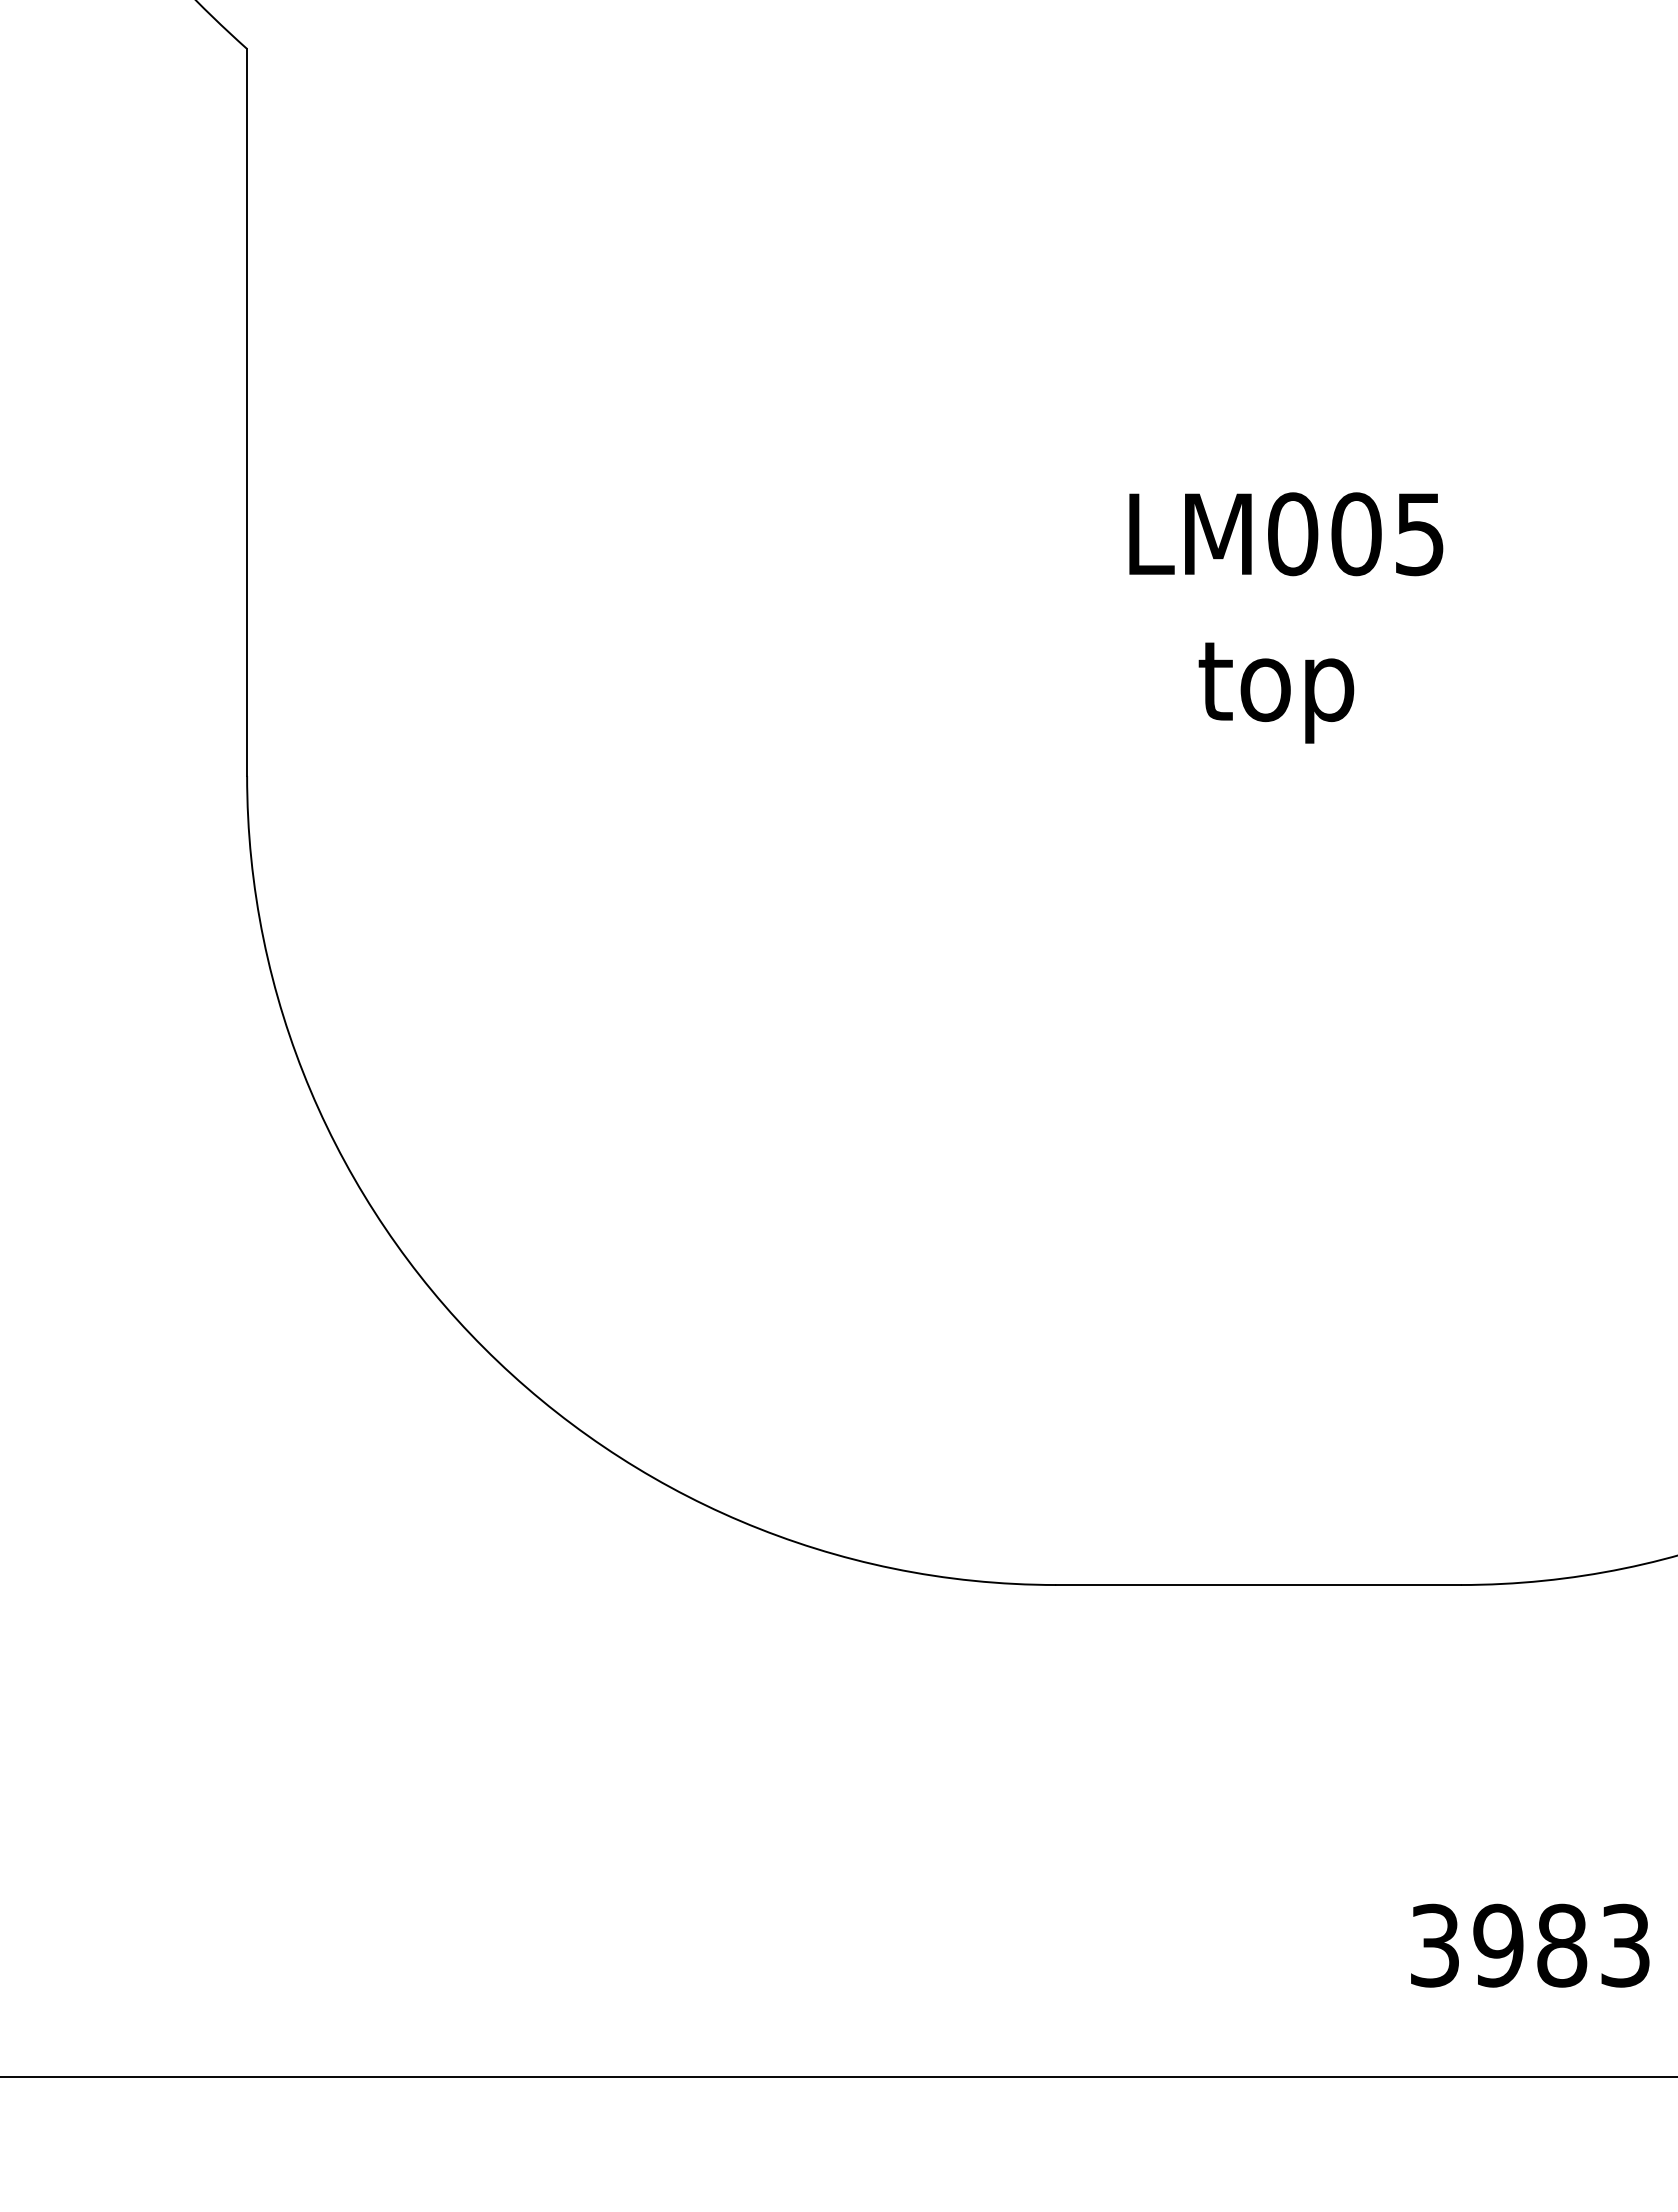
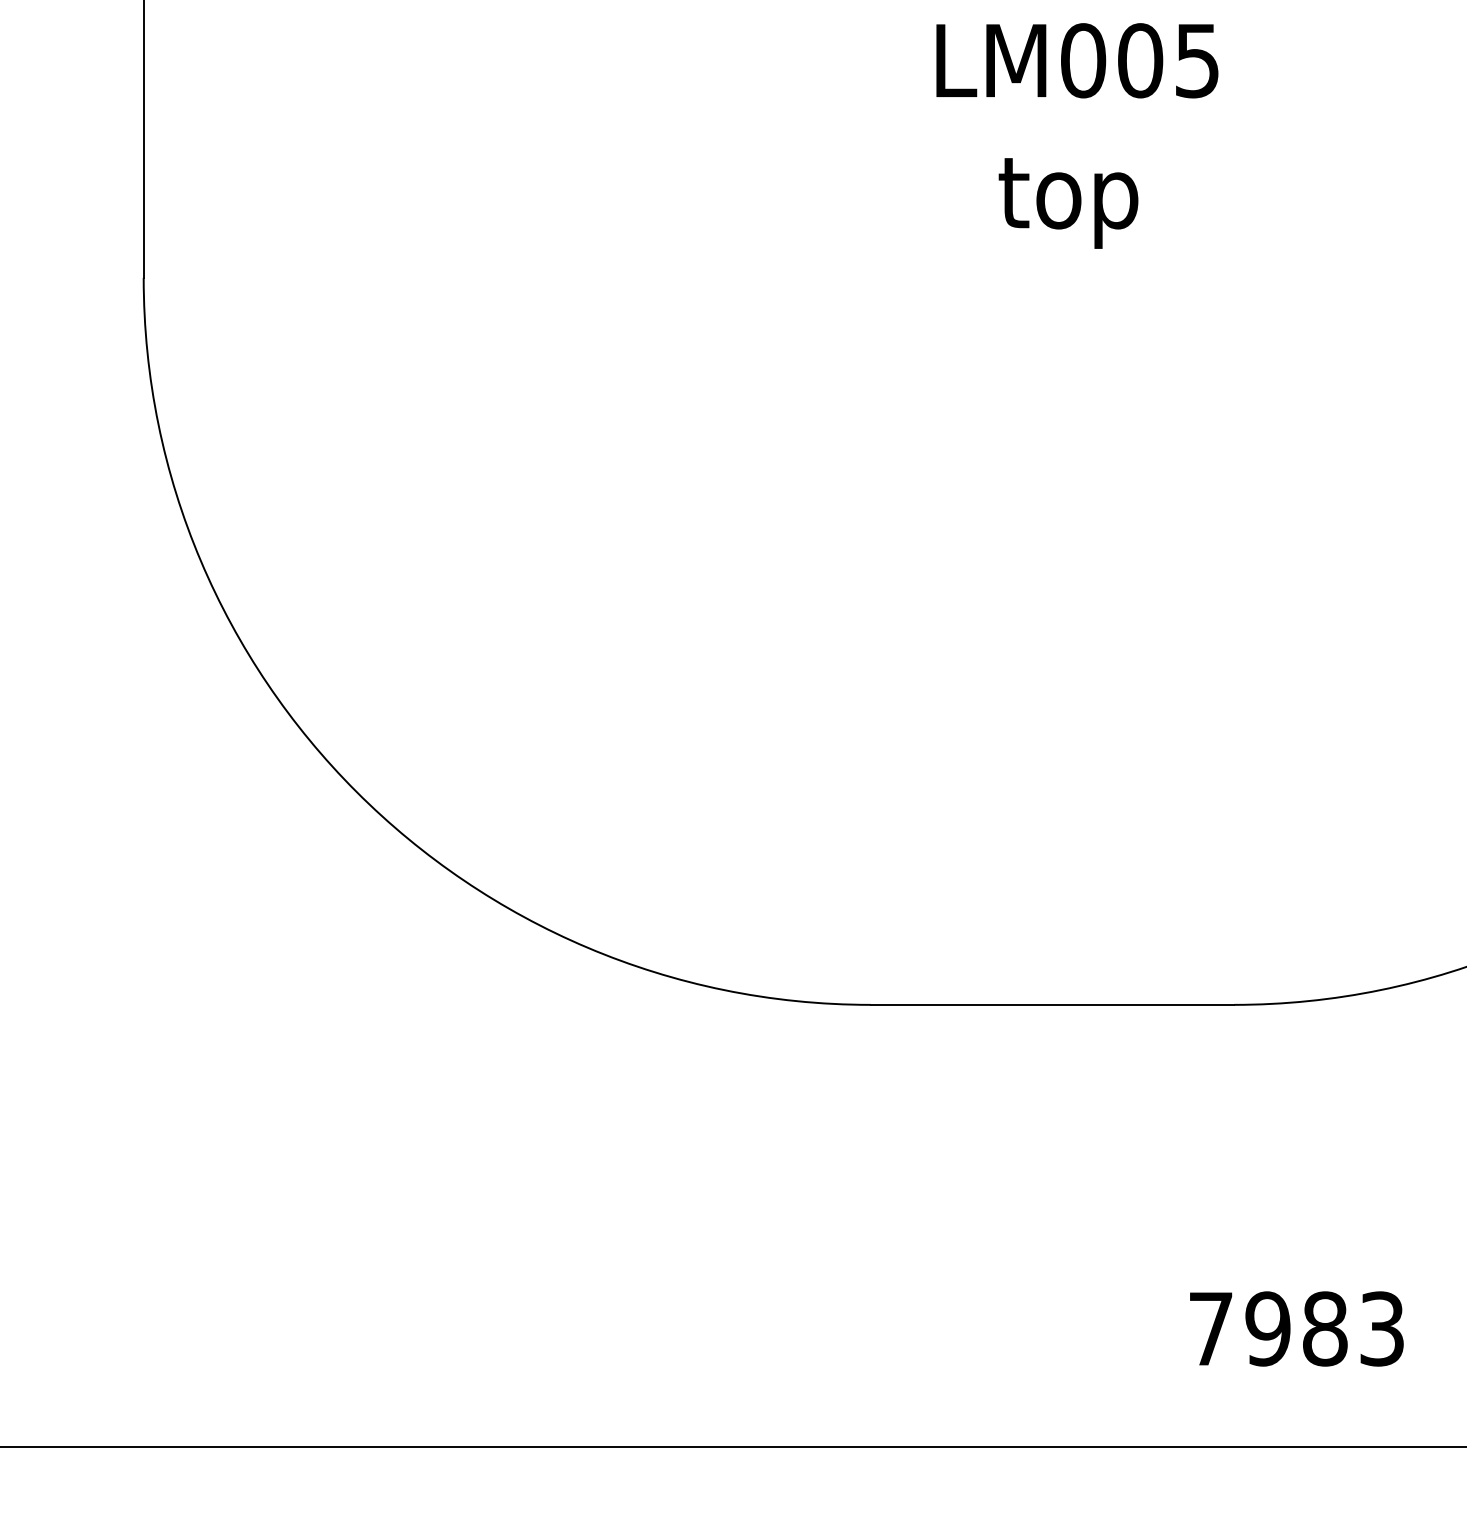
text: (1434, 1945) -> (1210, 1328), 3983 -> 7983

